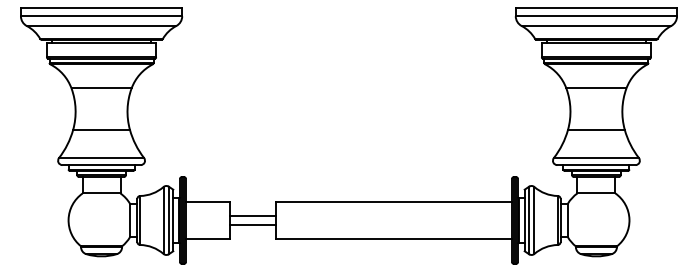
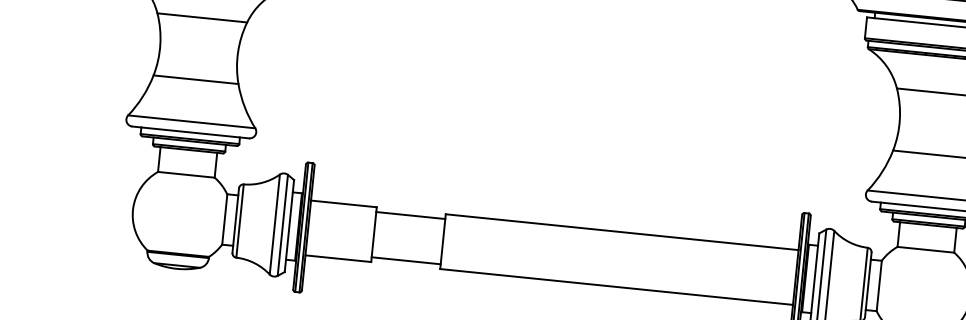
line: (252, 216) -> (410, 215), moved
line: (252, 224) -> (405, 260), moved

